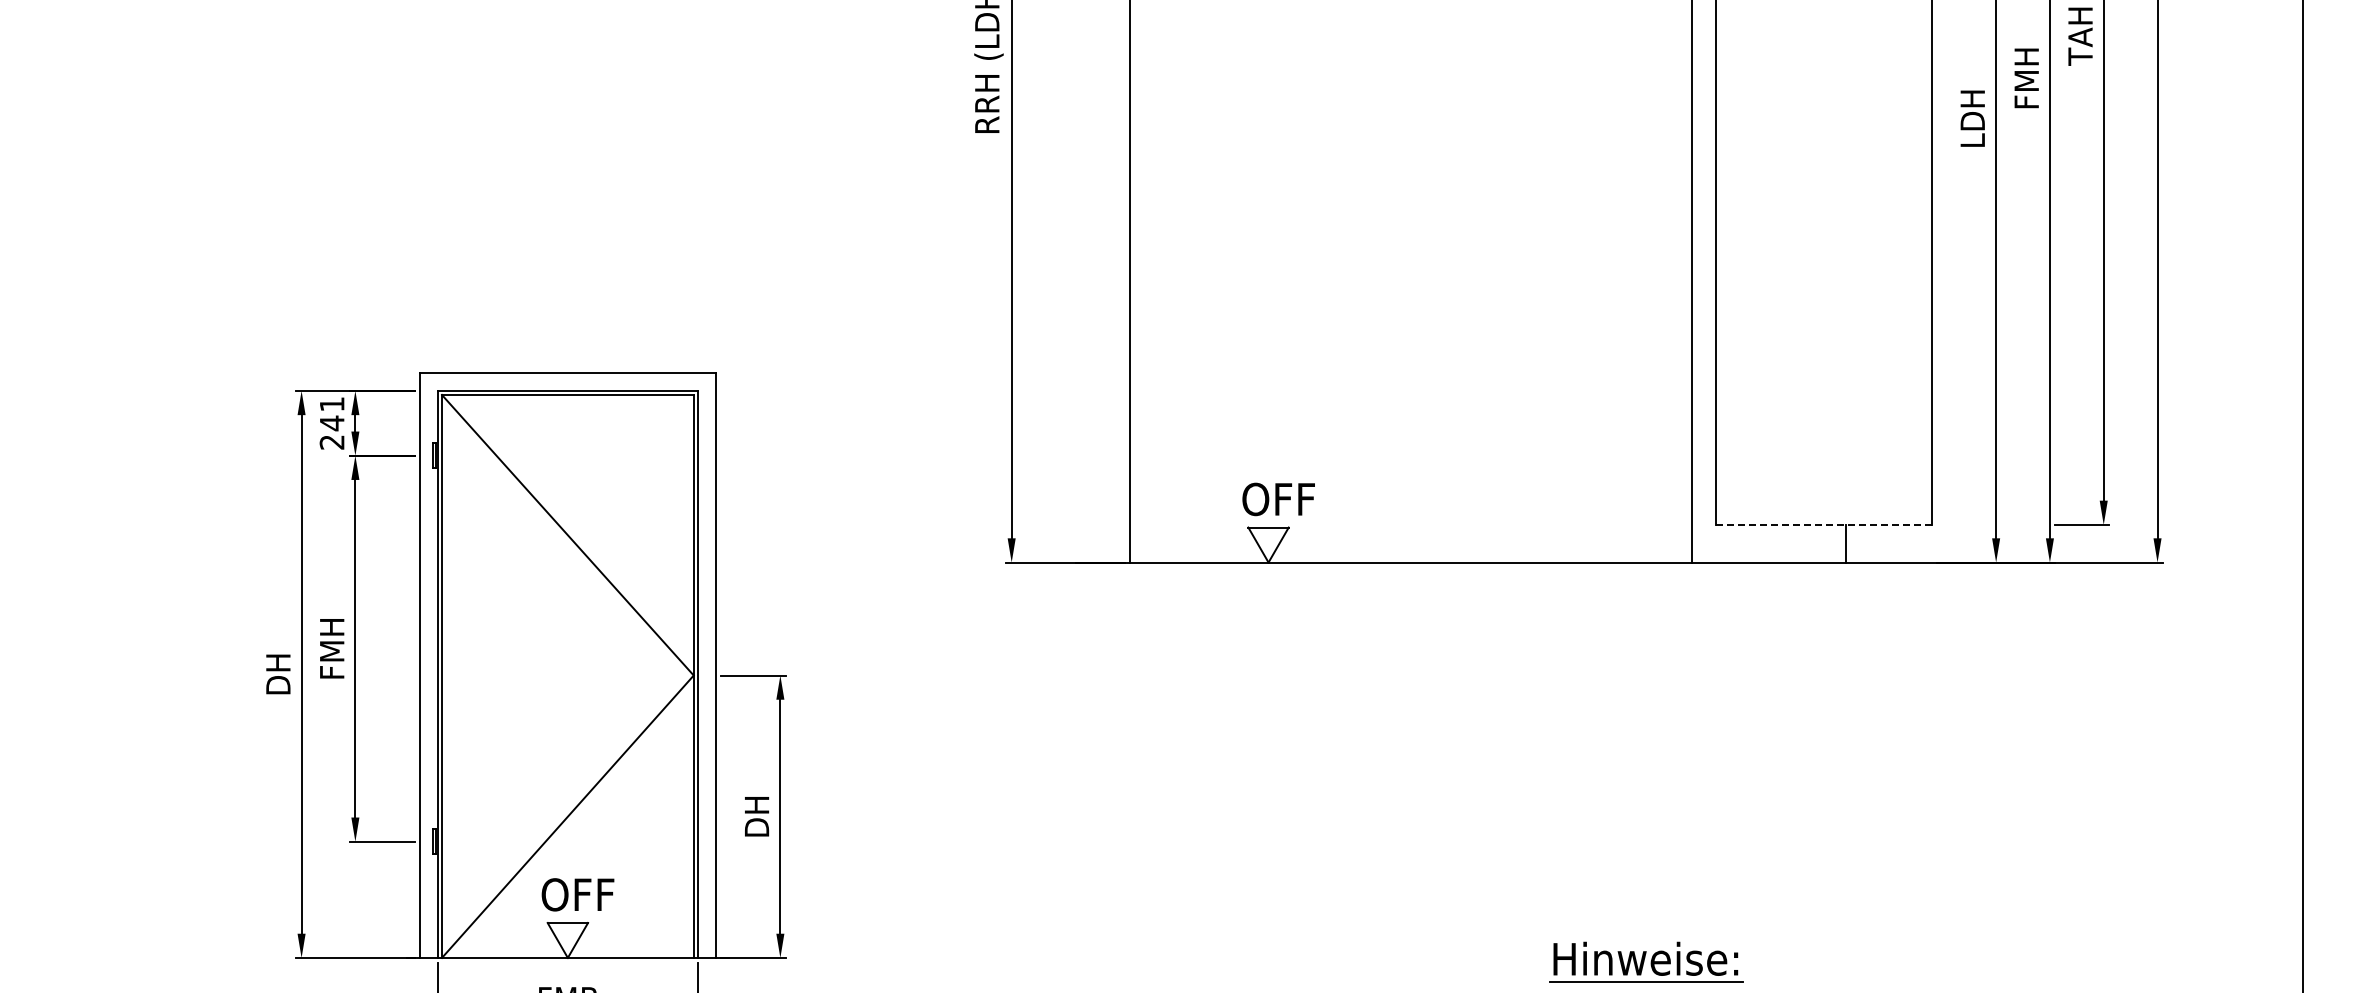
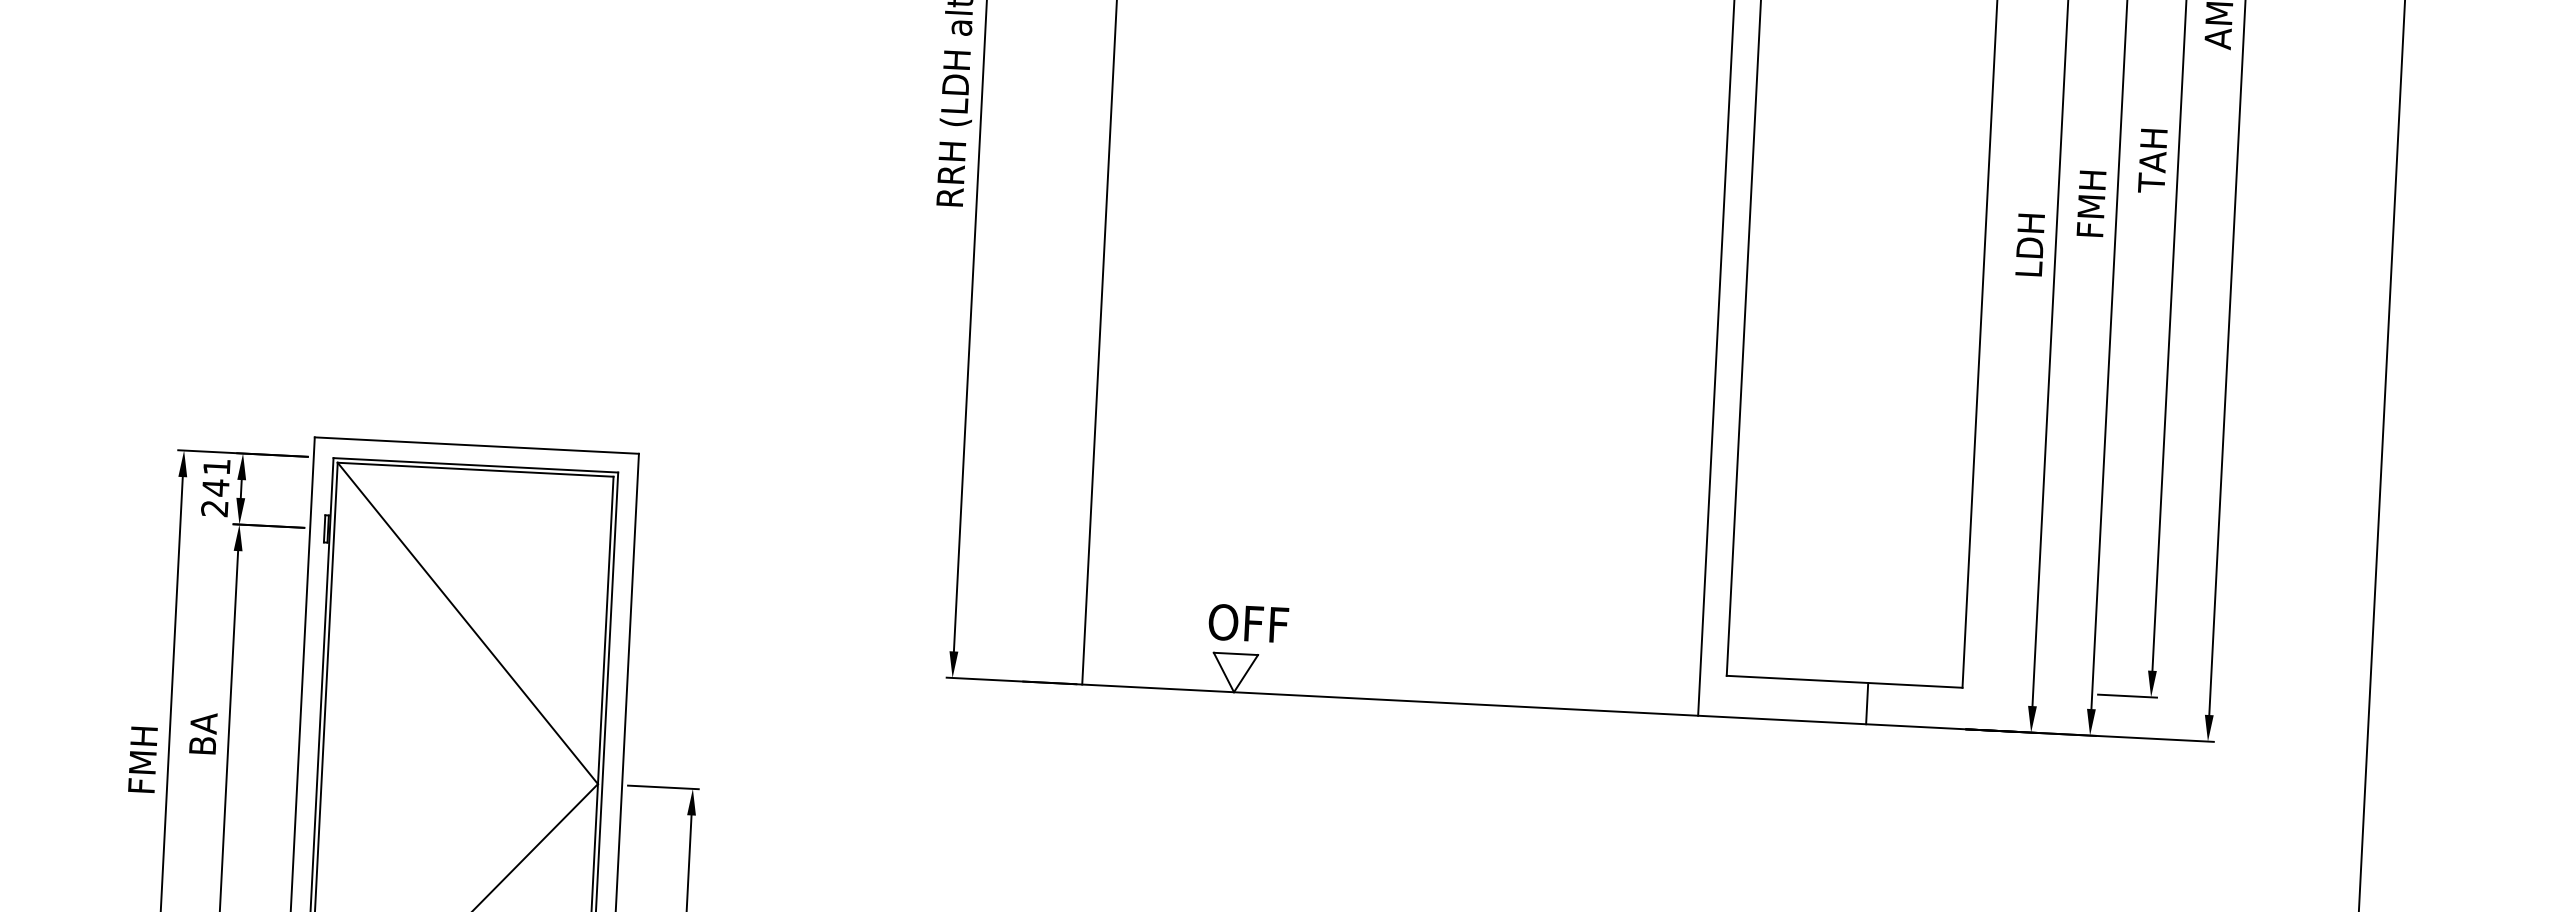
line: (1824, 524) -> (1845, 681), dashed -> solid
text: (332, 648) -> (203, 734), FMH -> BA
text: (278, 674) -> (143, 759), DH -> FMH

